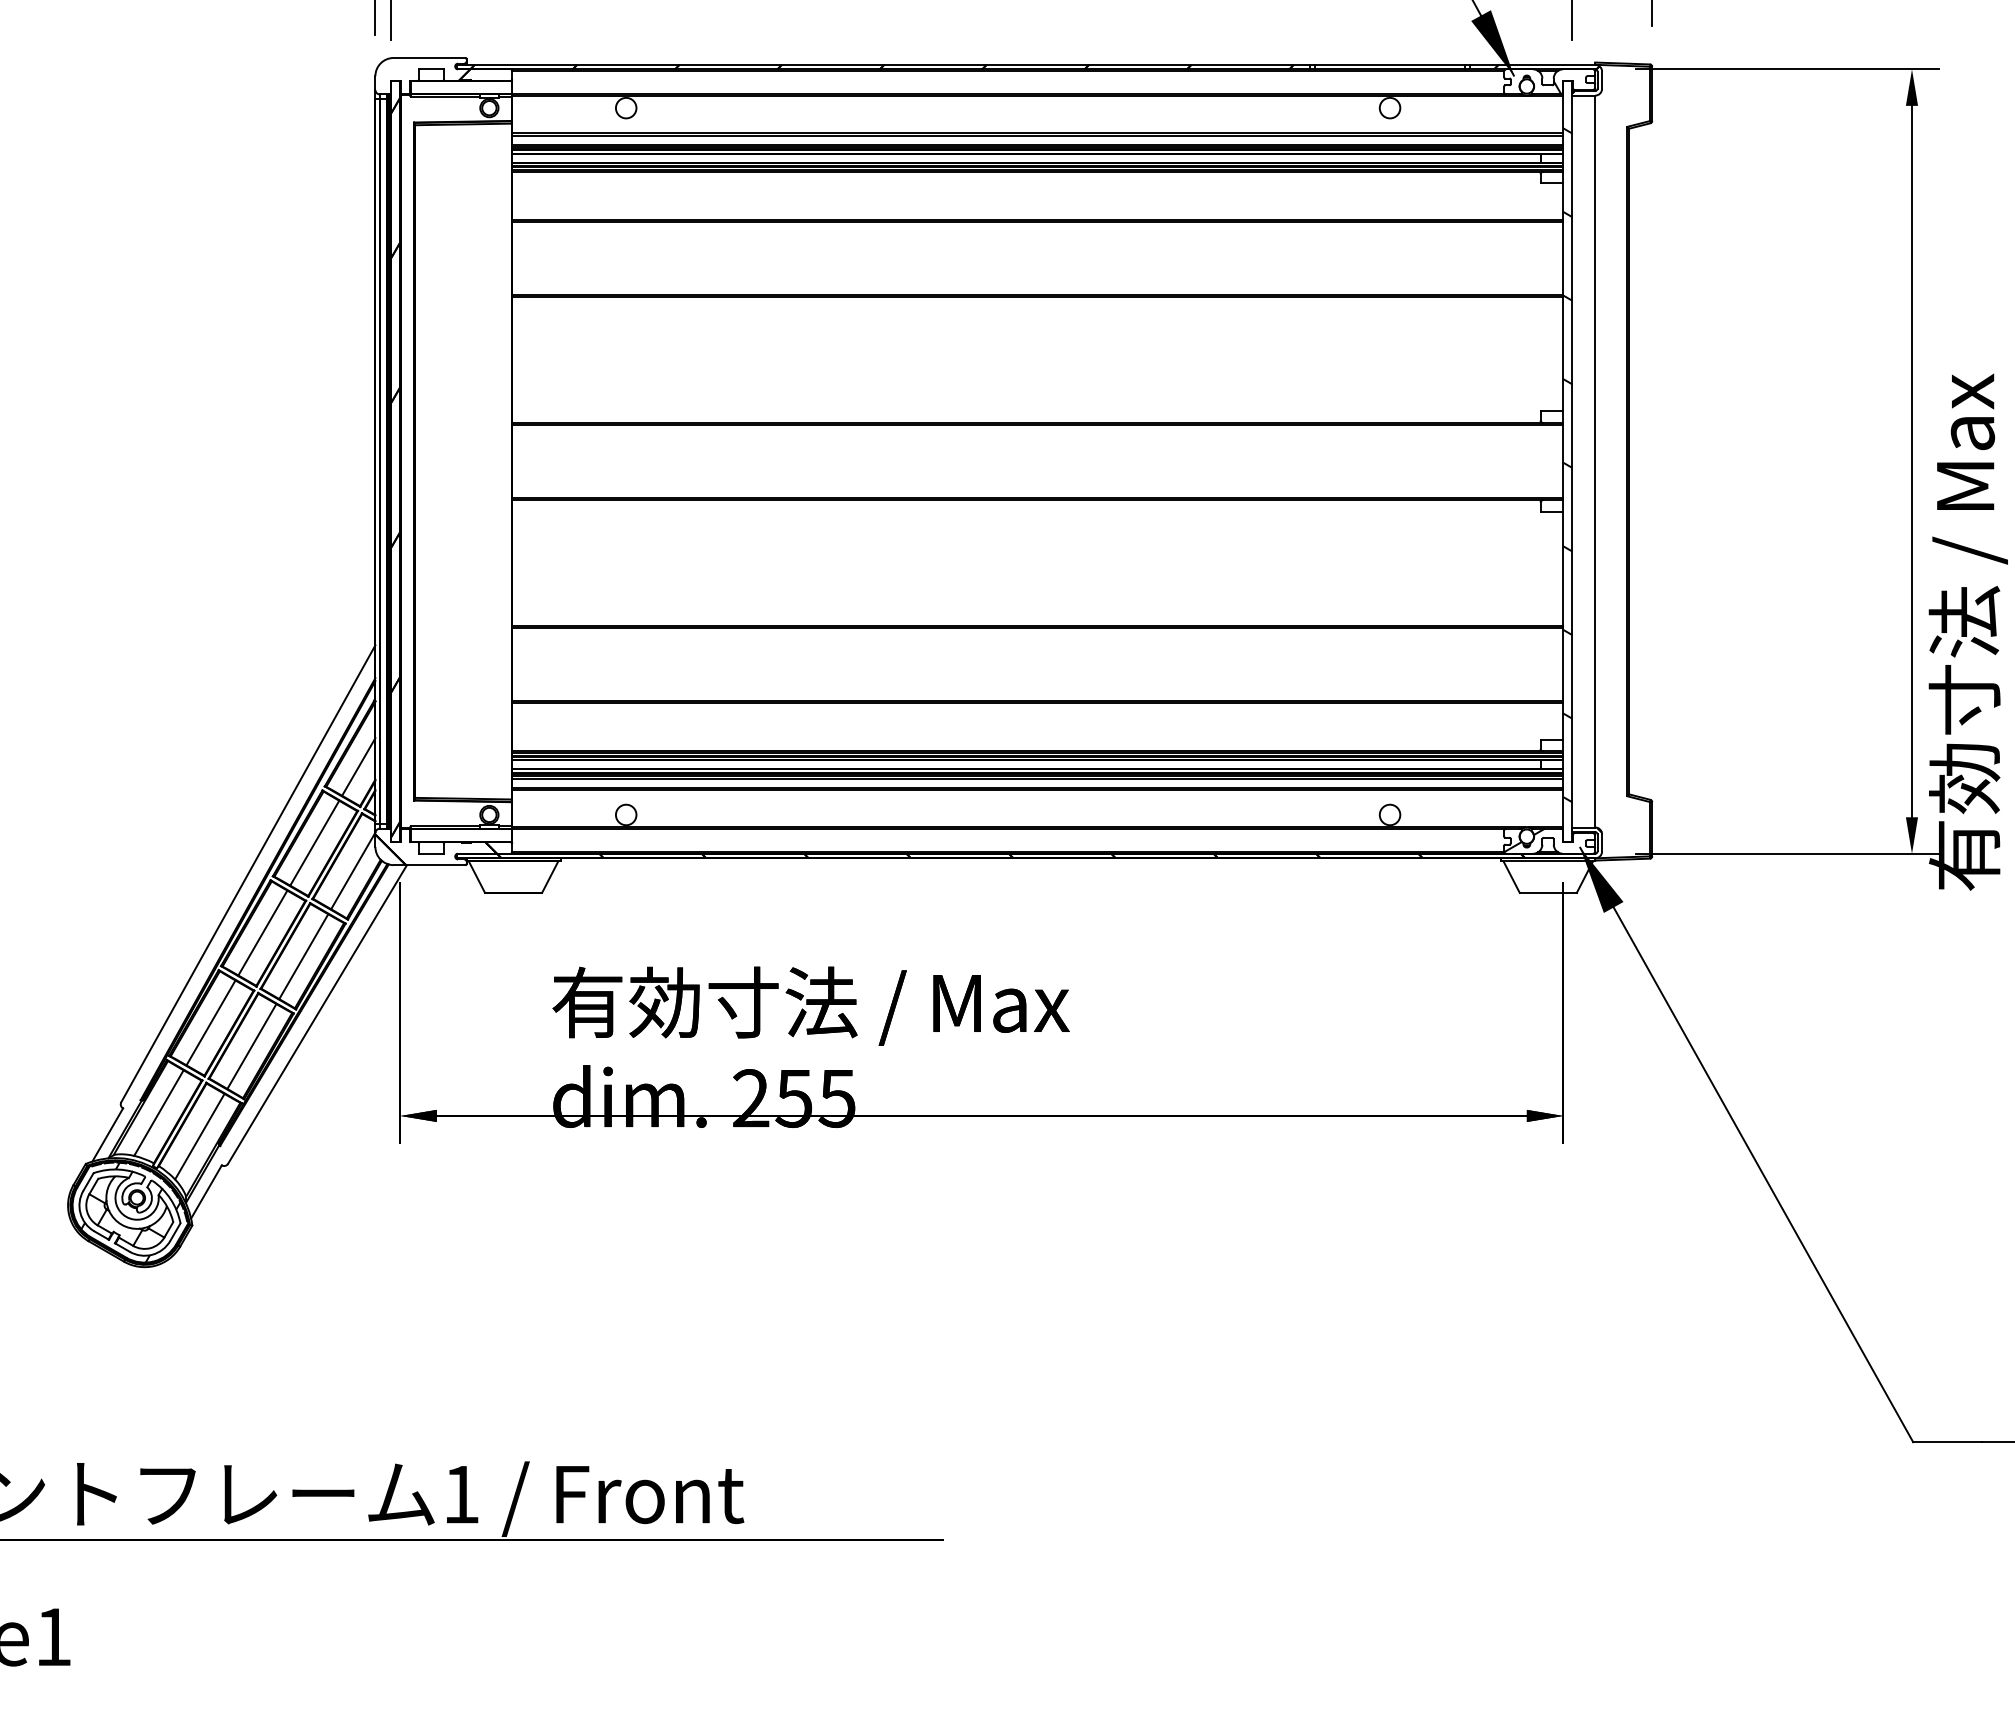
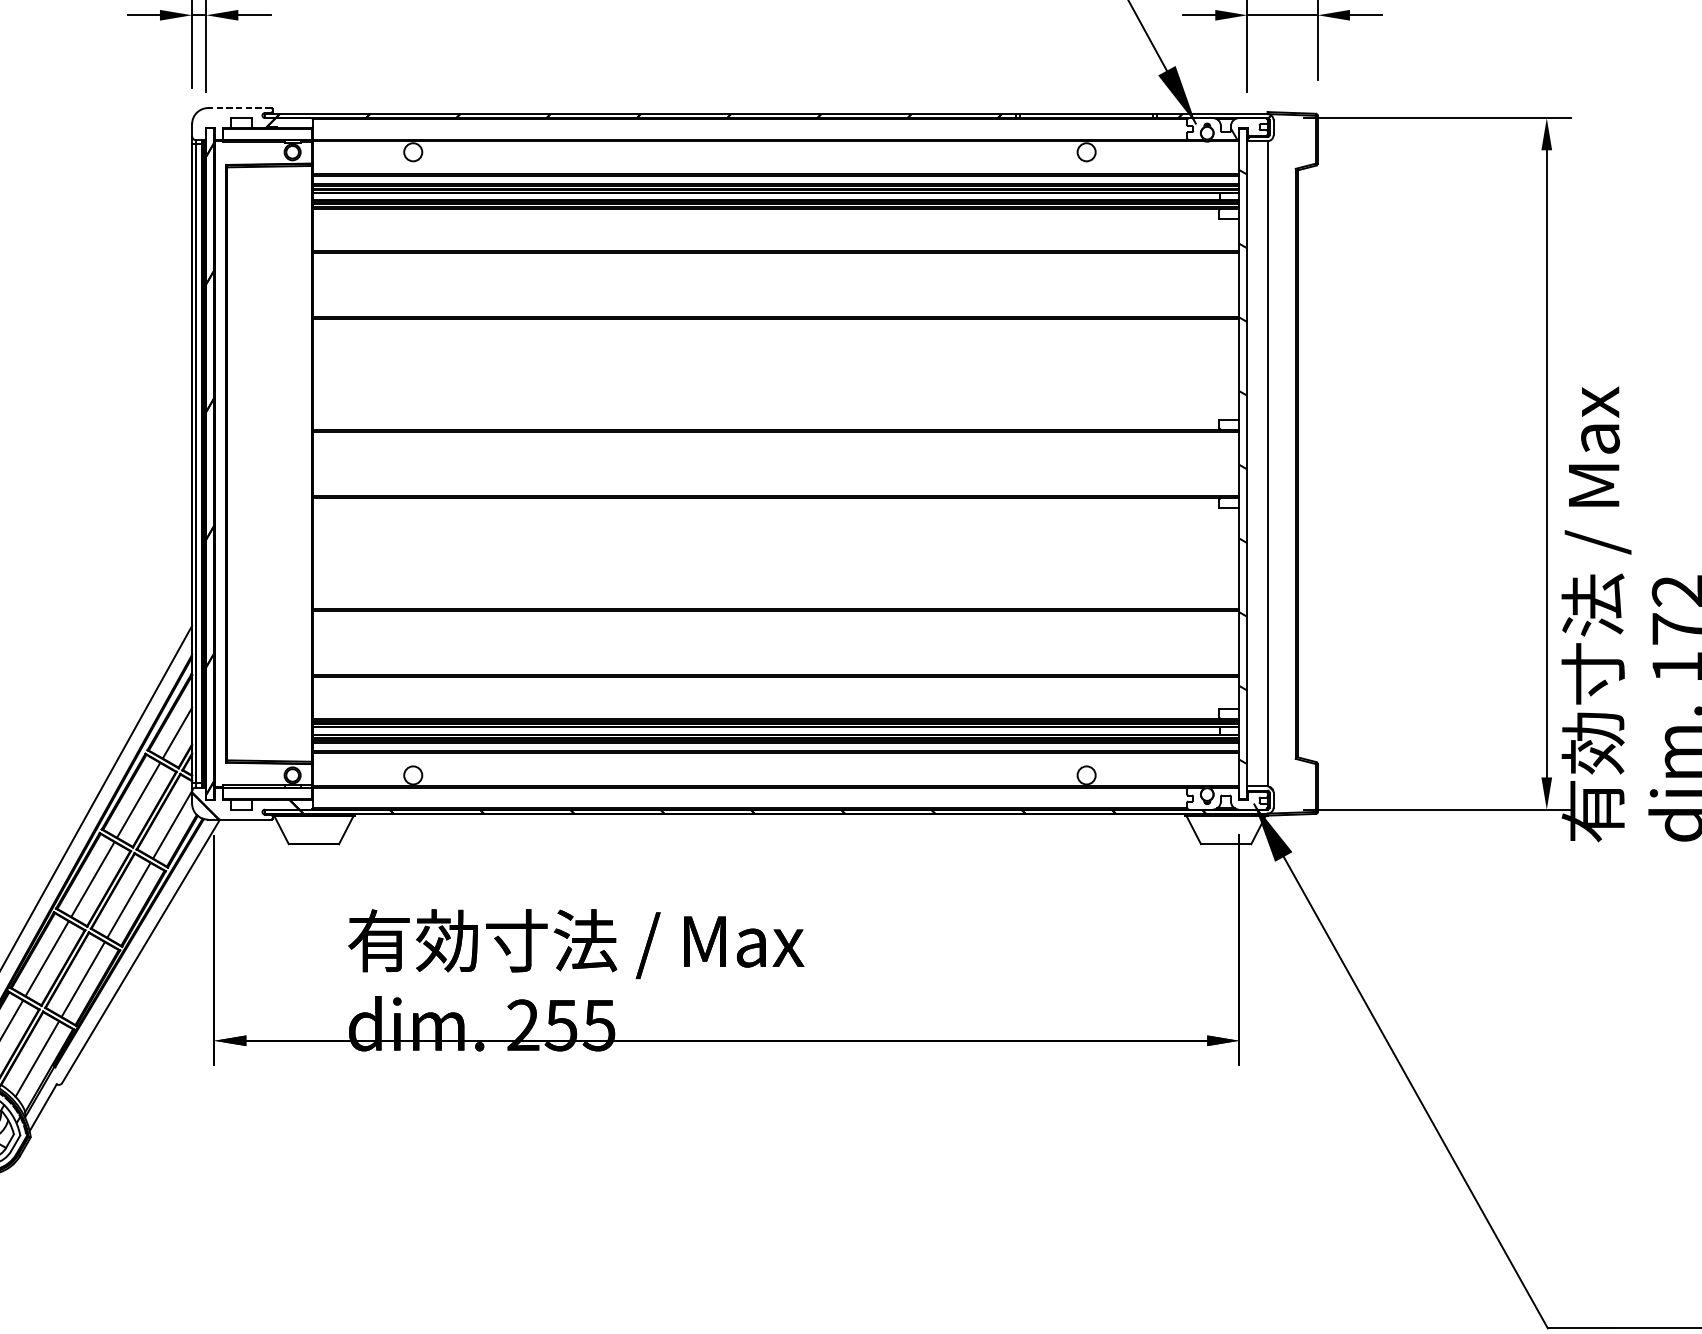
line: (429, 57) -> (239, 107), solid -> dashed
hatch: (1524, 840) -> (1205, 797), removed

